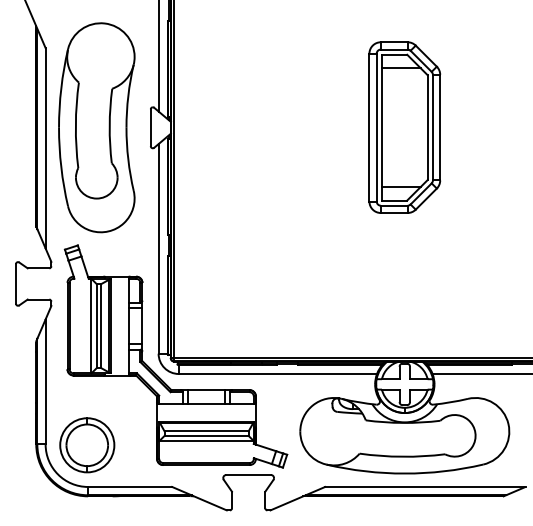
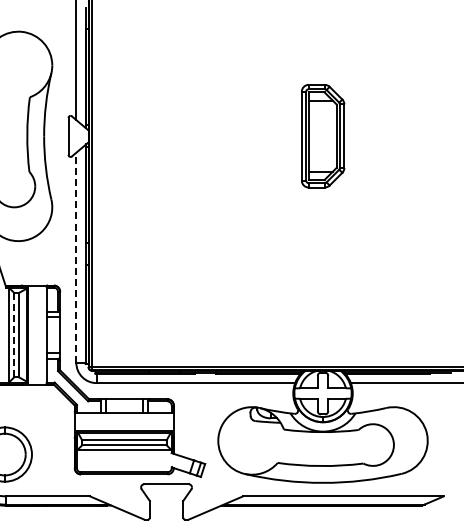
part: (404, 127) -> (322, 136), size x0.6
line: (158, 248) -> (76, 257), solid -> dashed
line: (96, 326) -> (14, 335), solid -> dashed

